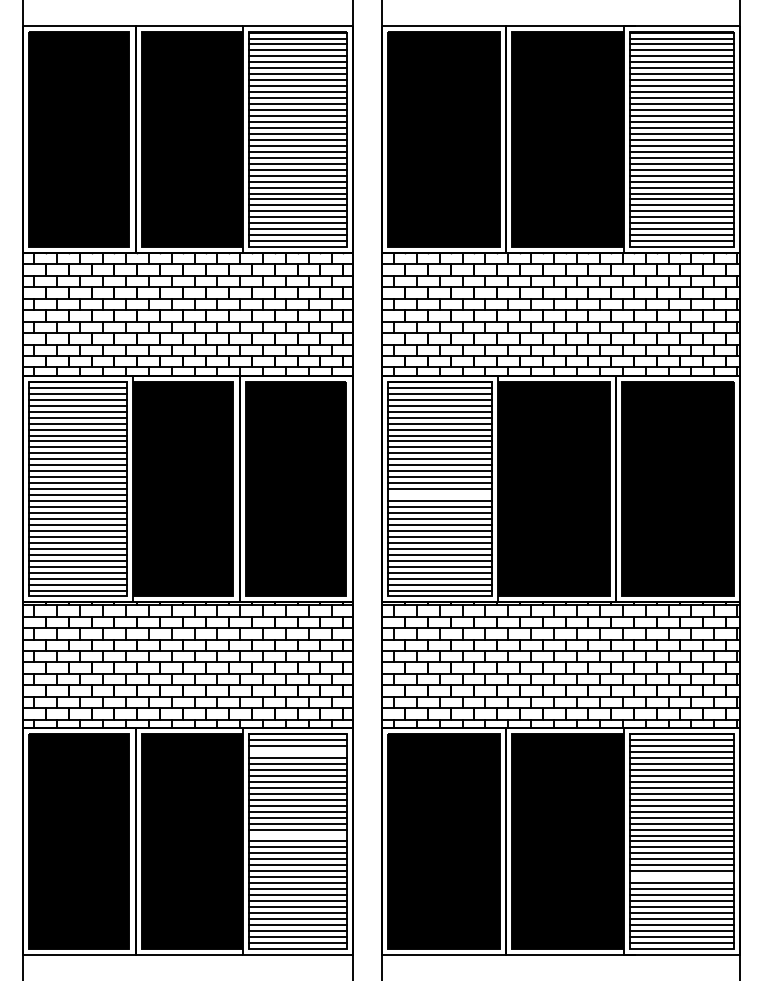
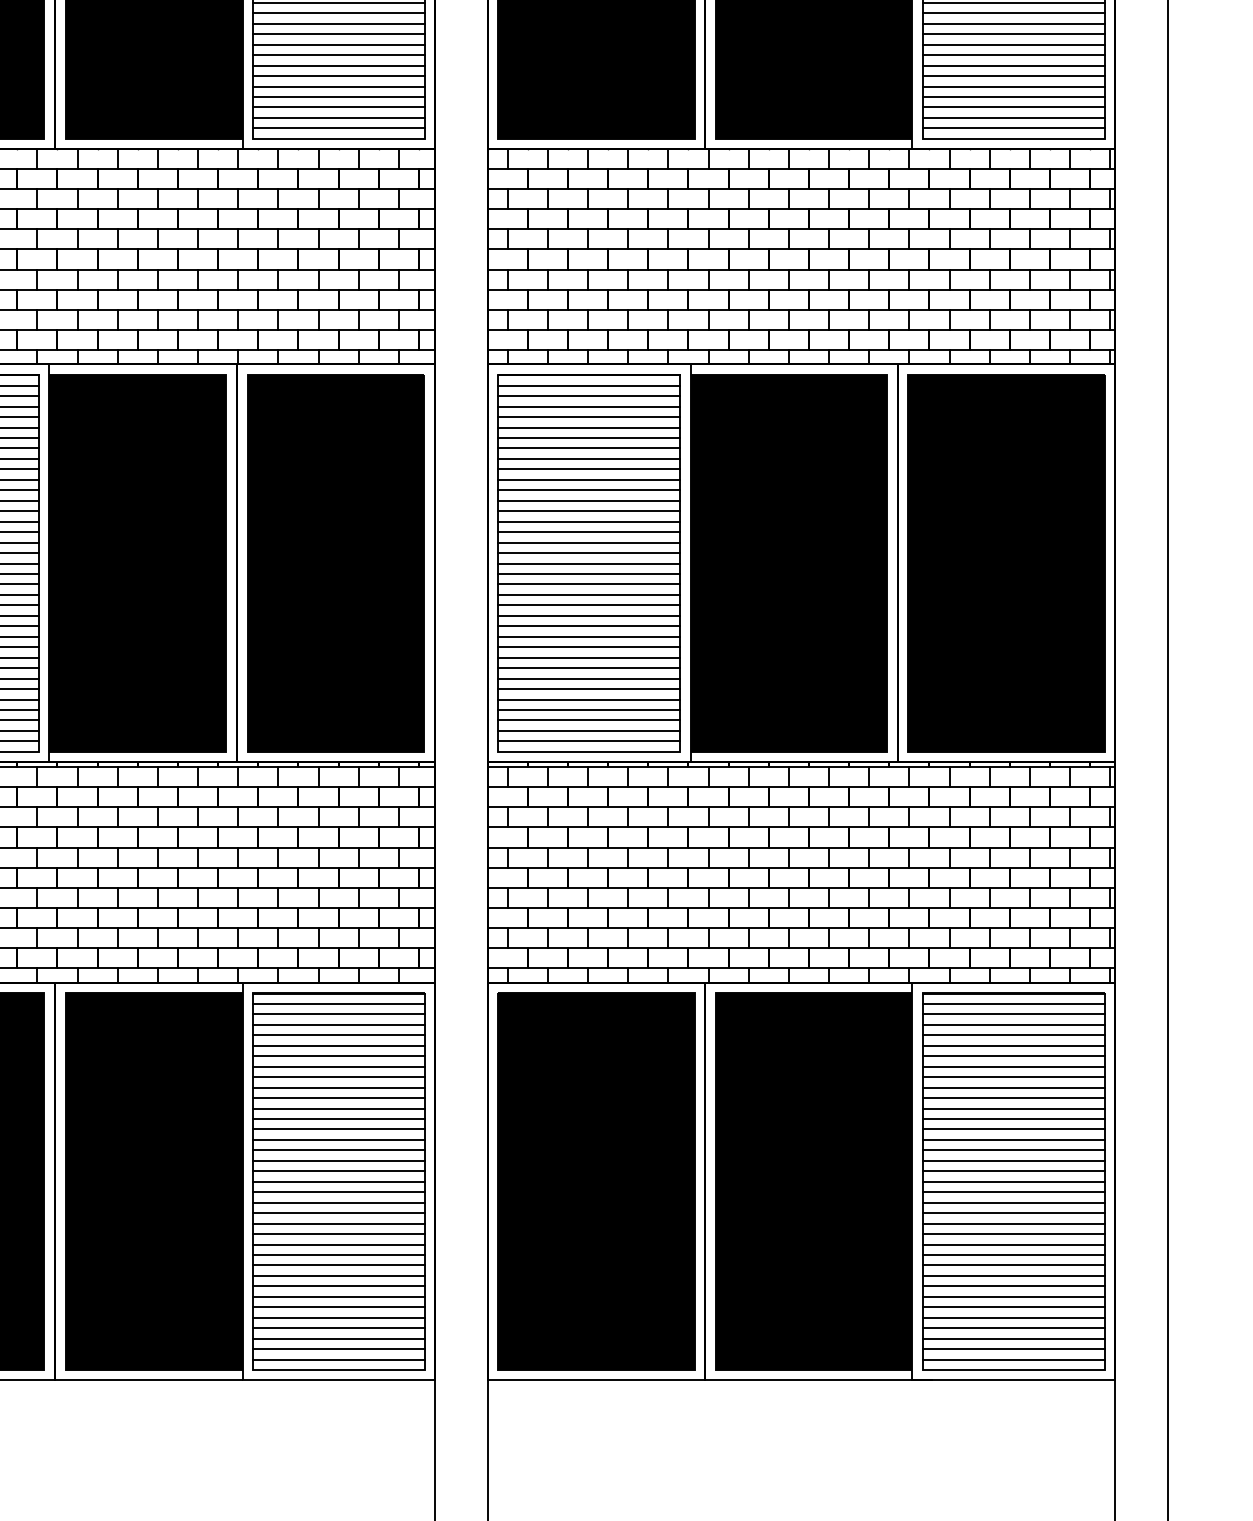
line: (440, 495) -> (589, 574), added
line: (297, 752) -> (338, 1025), added
line: (297, 835) -> (338, 1171), added
line: (682, 877) -> (1014, 1245), added

